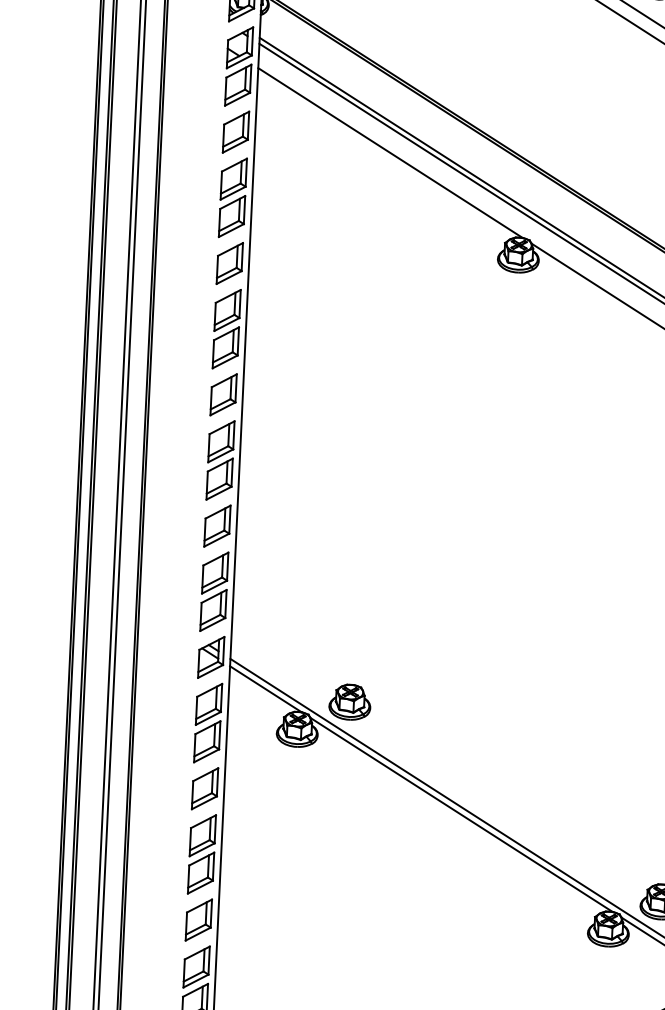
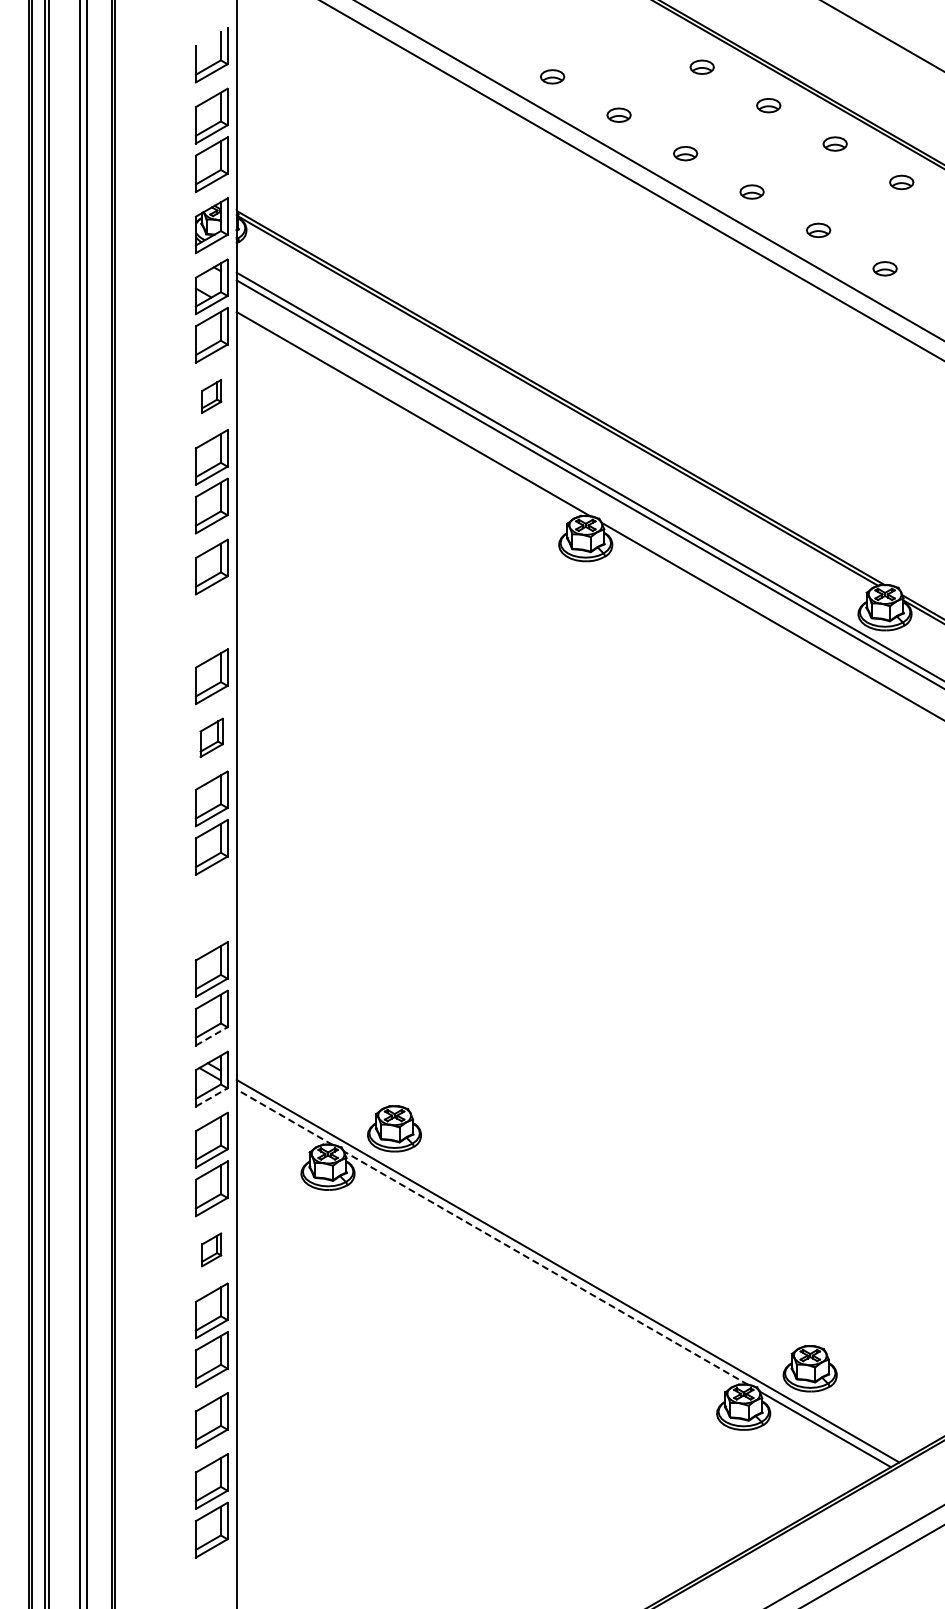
part: (235, 132) -> (211, 396), size x0.6
part: (227, 309) -> (211, 627), removed
part: (223, 394) -> (211, 737), size x0.7
part: (217, 526) -> (211, 908), removed
line: (213, 624) -> (212, 1036), solid -> dashed
line: (211, 671) -> (212, 1097), solid -> dashed
line: (265, 688) -> (284, 1116), solid -> dashed
part: (204, 788) -> (211, 1249), size x0.6
line: (461, 815) -> (545, 1268), solid -> dashed

